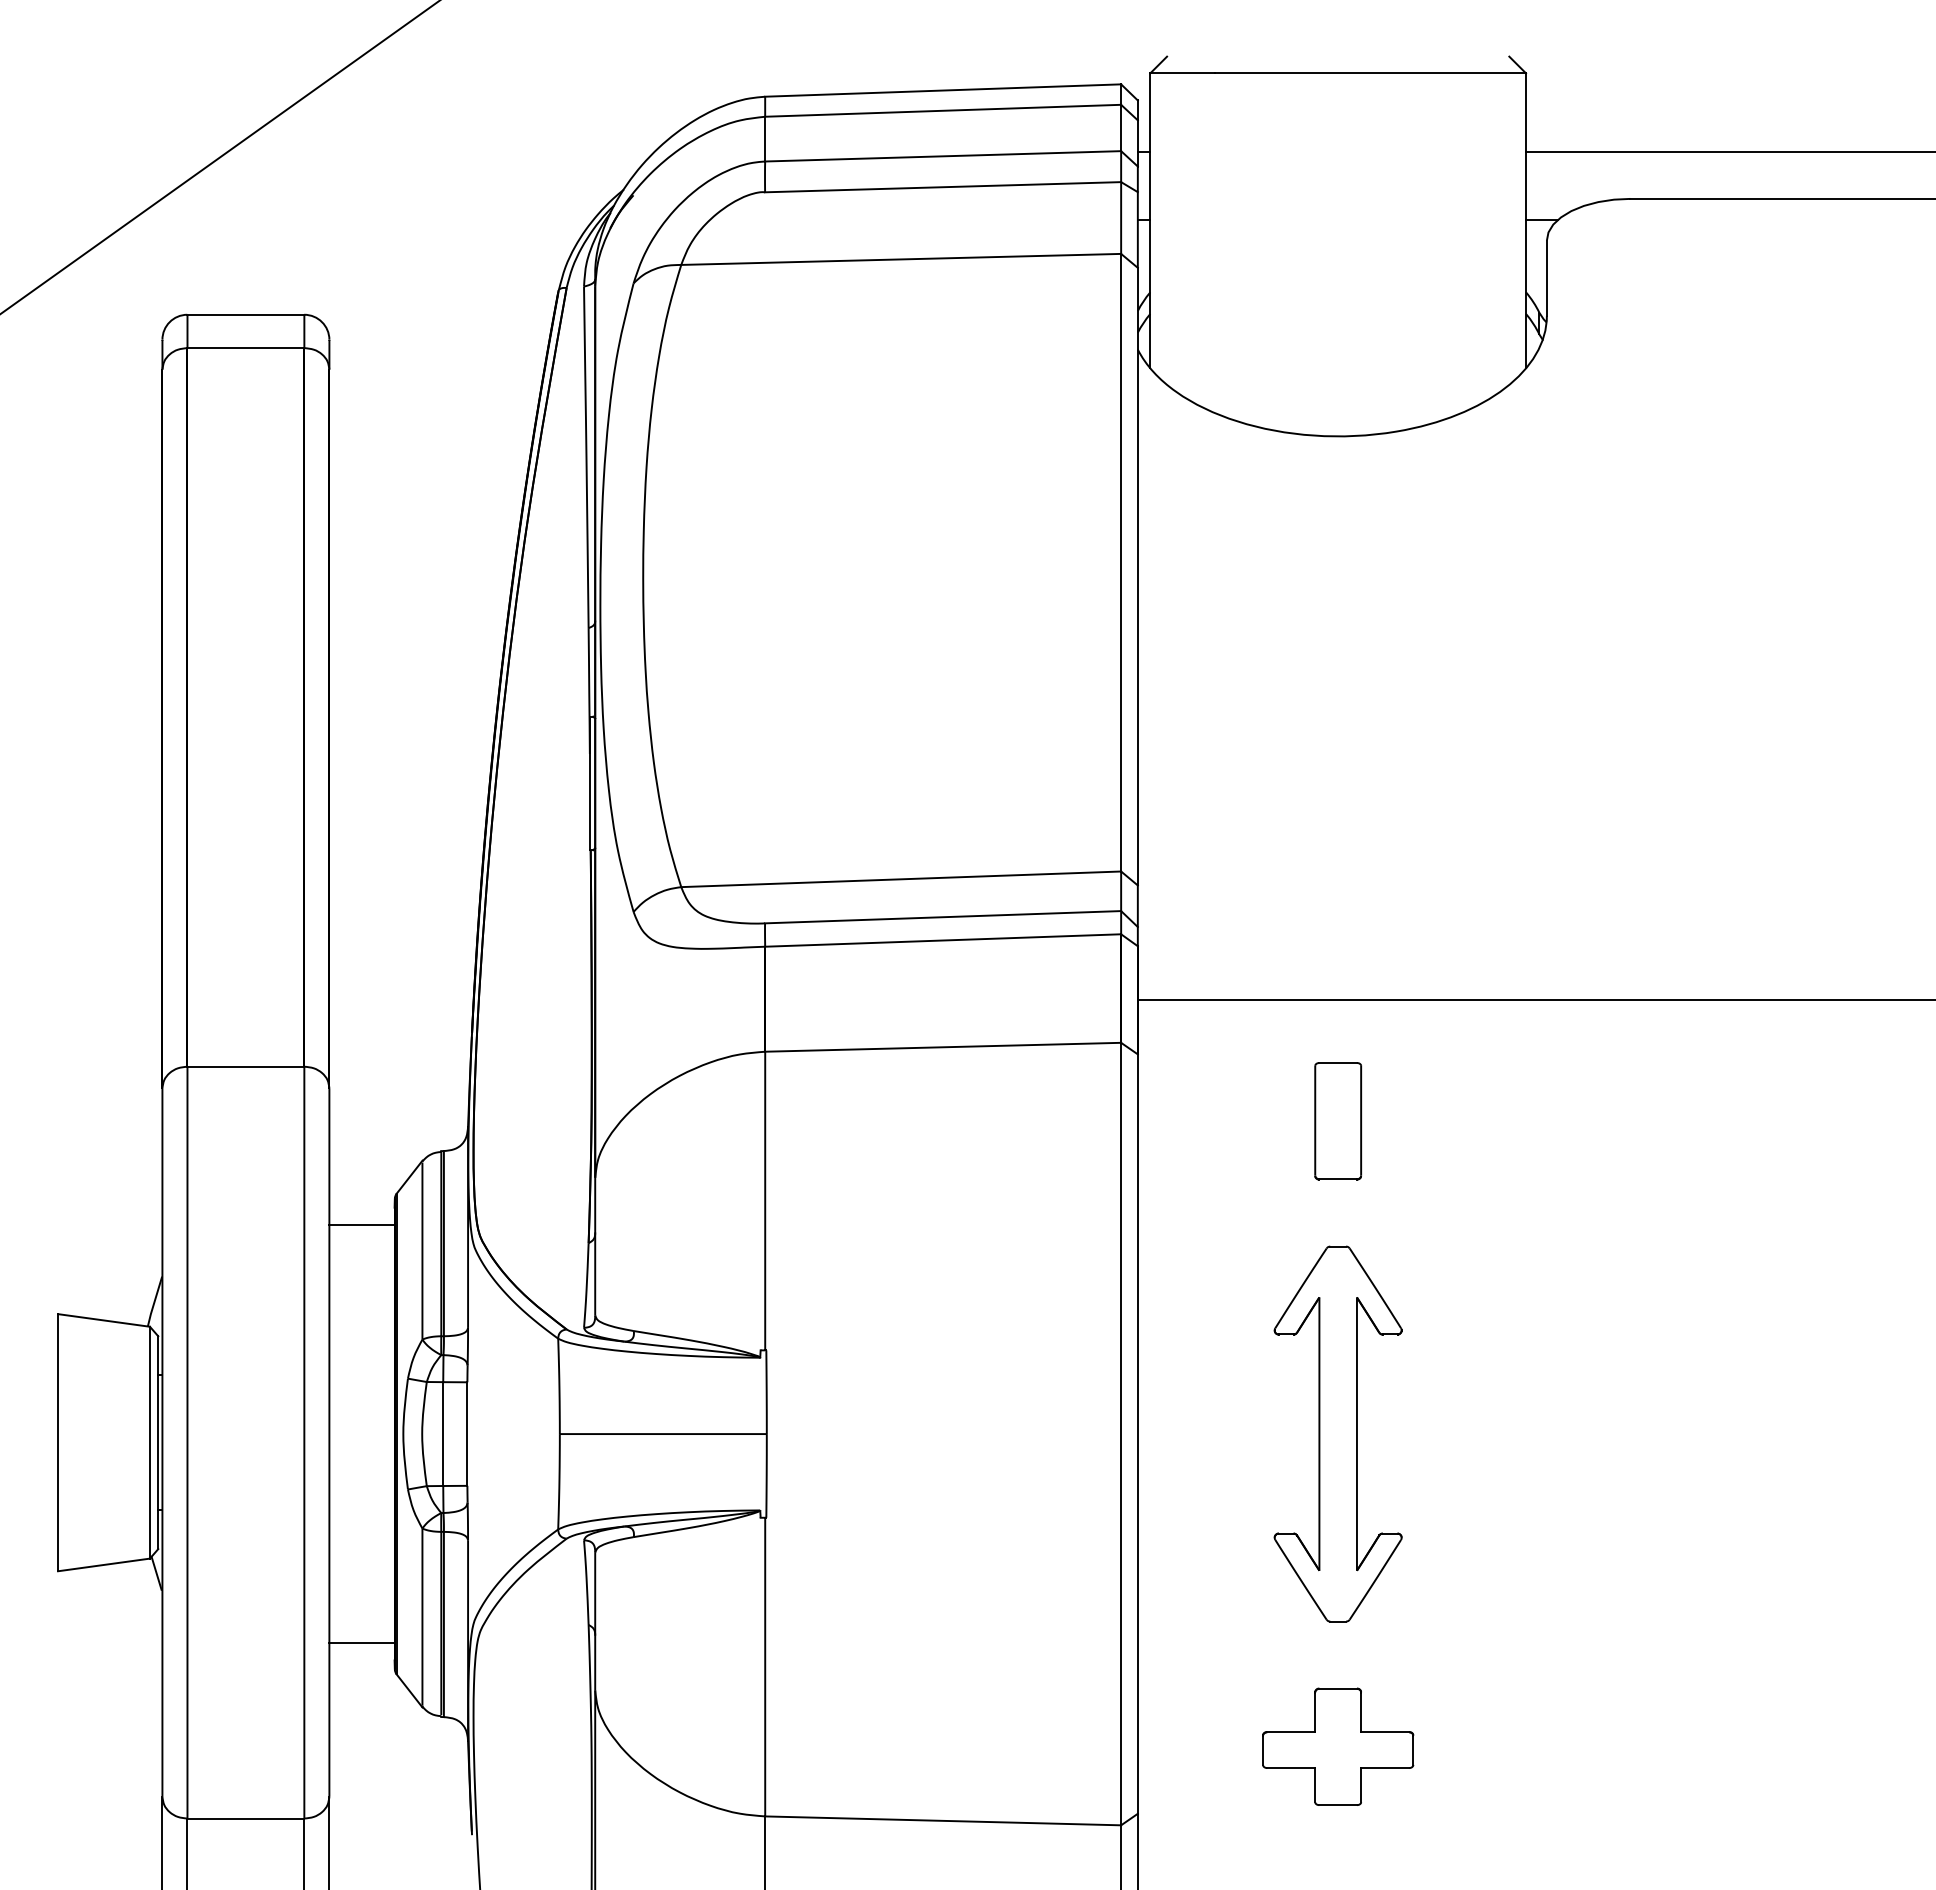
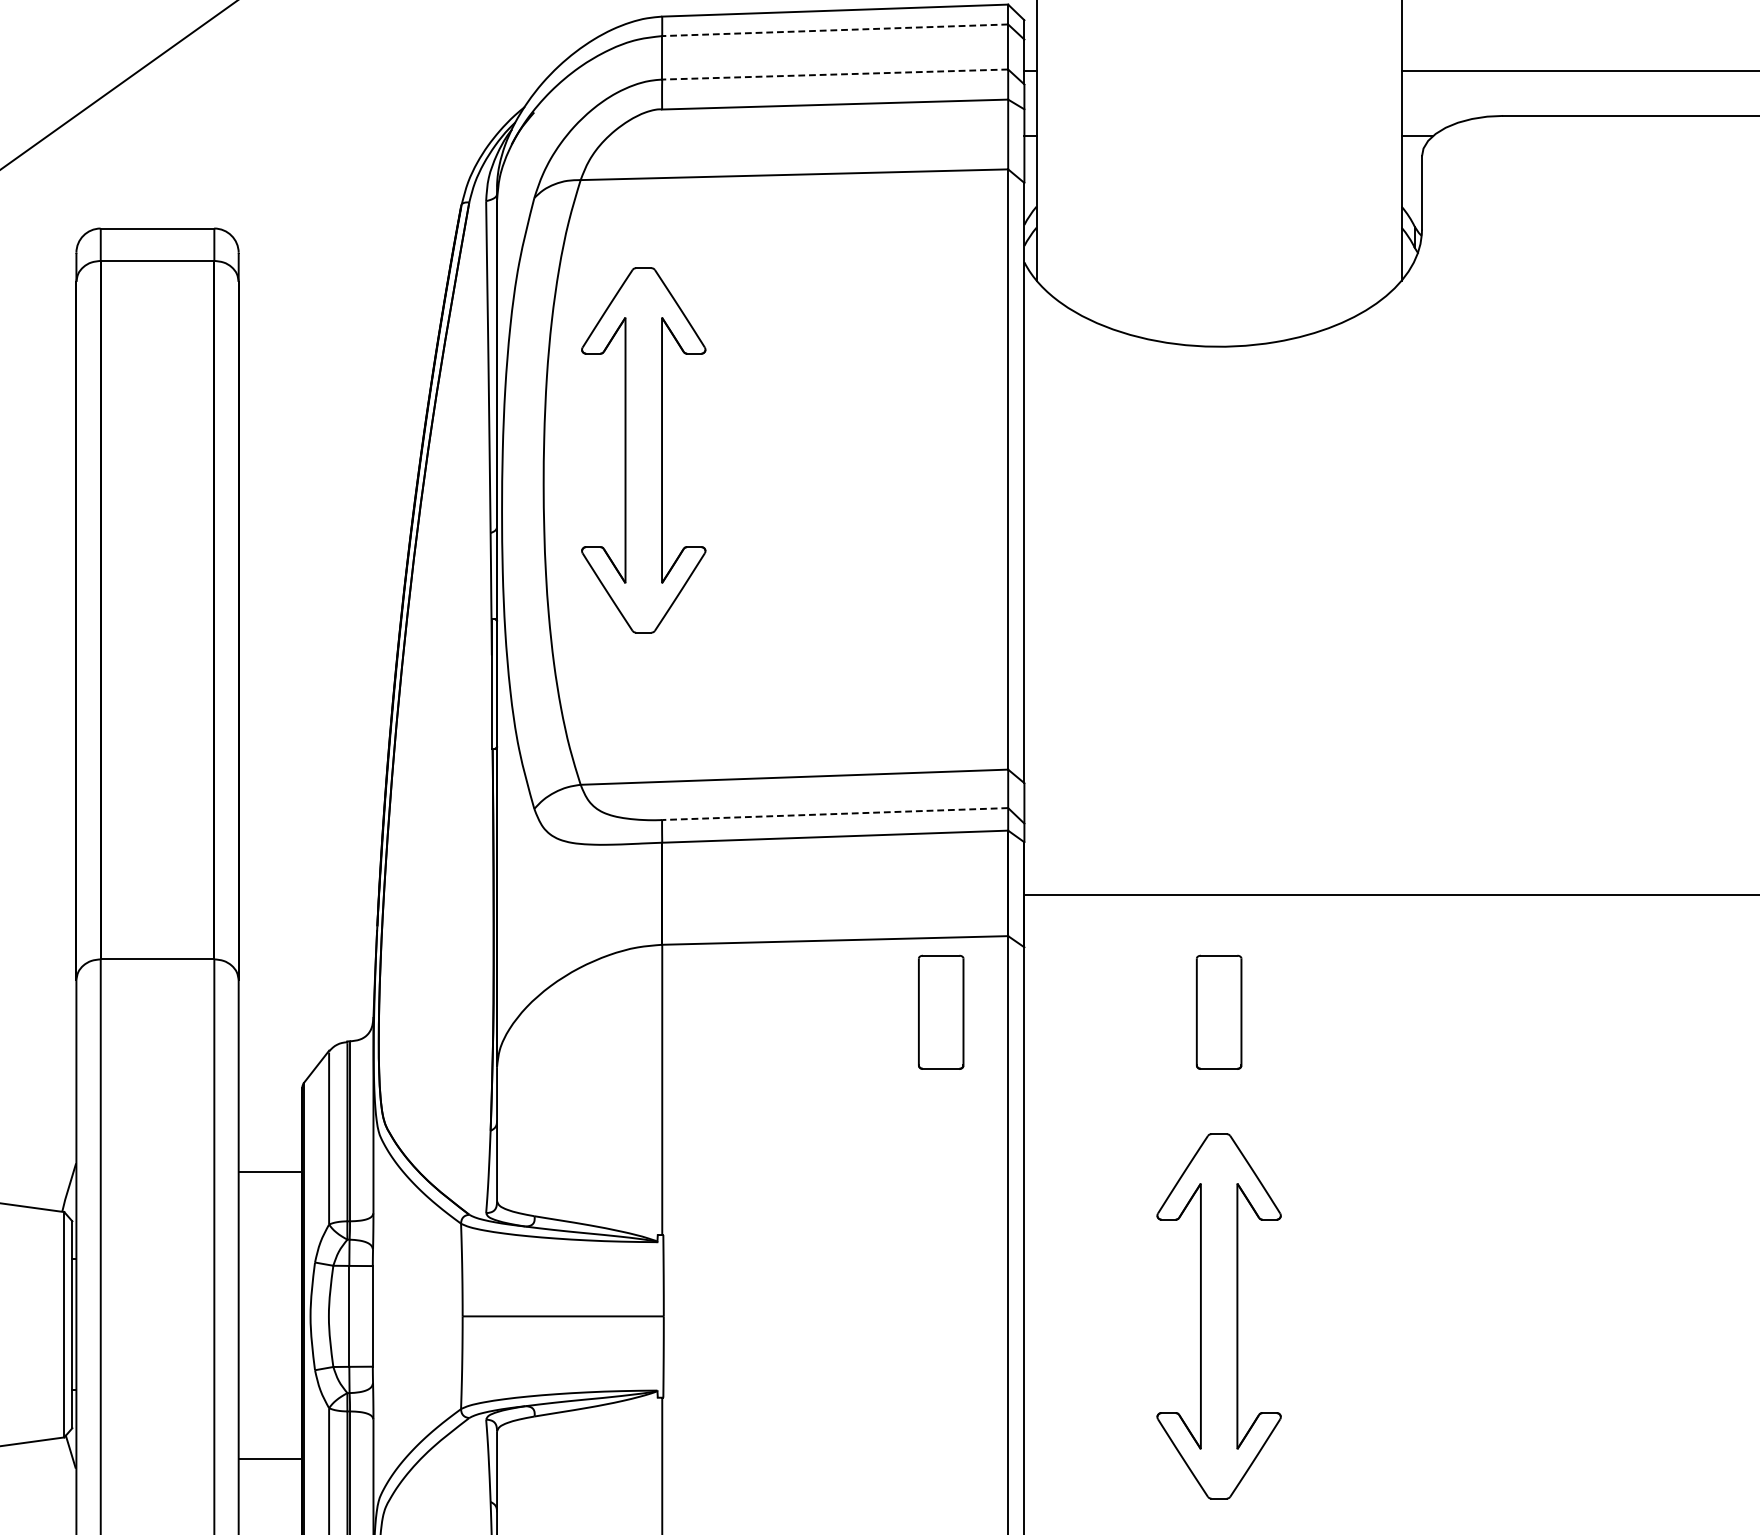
line: (942, 110) -> (834, 30), solid -> dashed
line: (942, 156) -> (834, 74), solid -> dashed
part: (745, 542) -> (643, 449), added
line: (942, 917) -> (834, 814), solid -> dashed
part: (1051, 1121) -> (940, 1012), added
line: (361, 1225) -> (269, 1171), moved
line: (361, 1642) -> (269, 1458), moved

